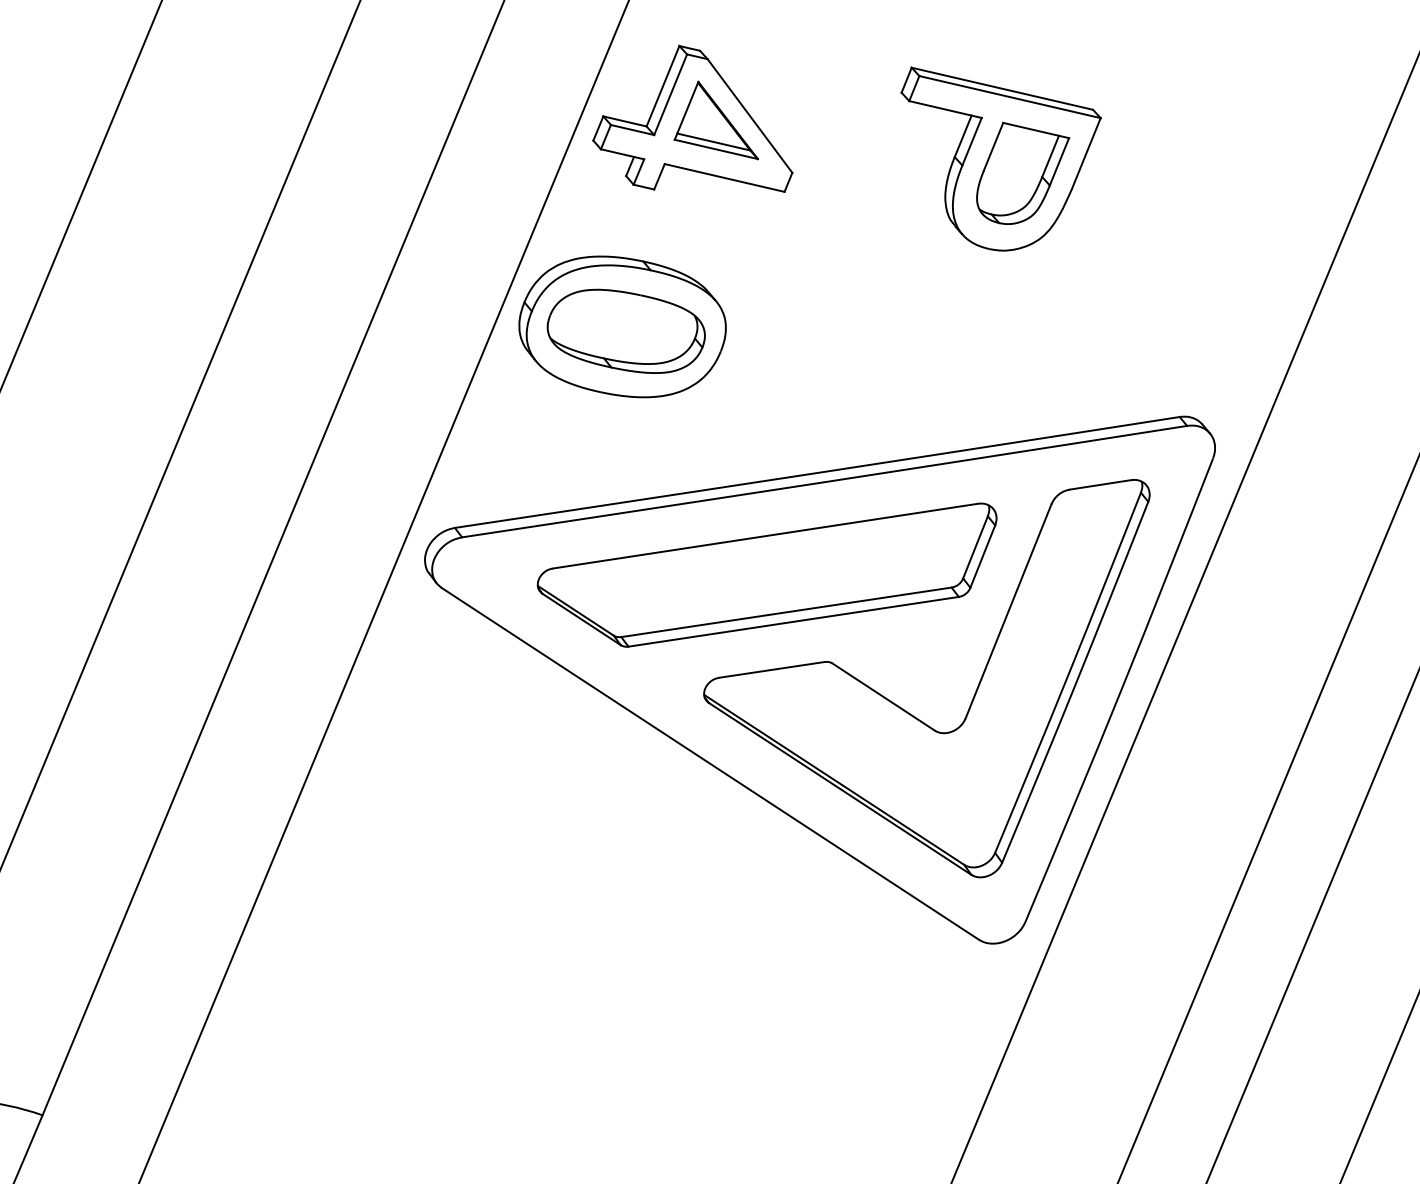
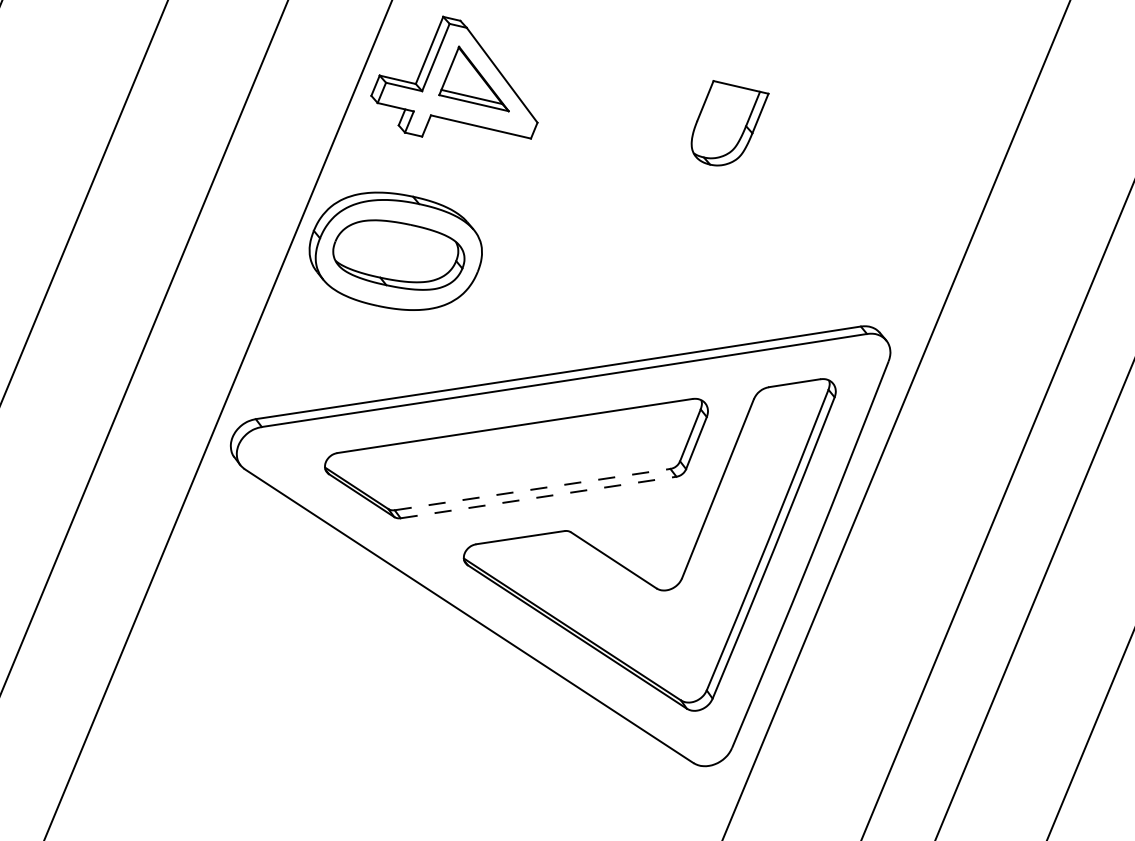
part: (1000, 158) -> (711, 110), removed
line: (786, 612) -> (532, 489), solid -> dashed
line: (794, 621) -> (539, 497), solid -> dashed

